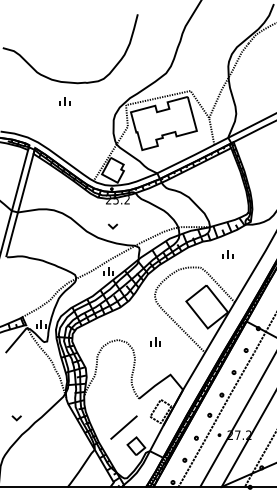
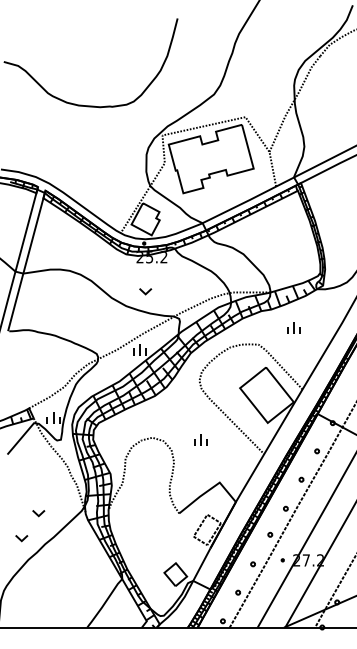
part: (64, 101) -> (83, 130), removed
part: (29, 398) -> (38, 513), added
line: (123, 427) -> (159, 550), removed

